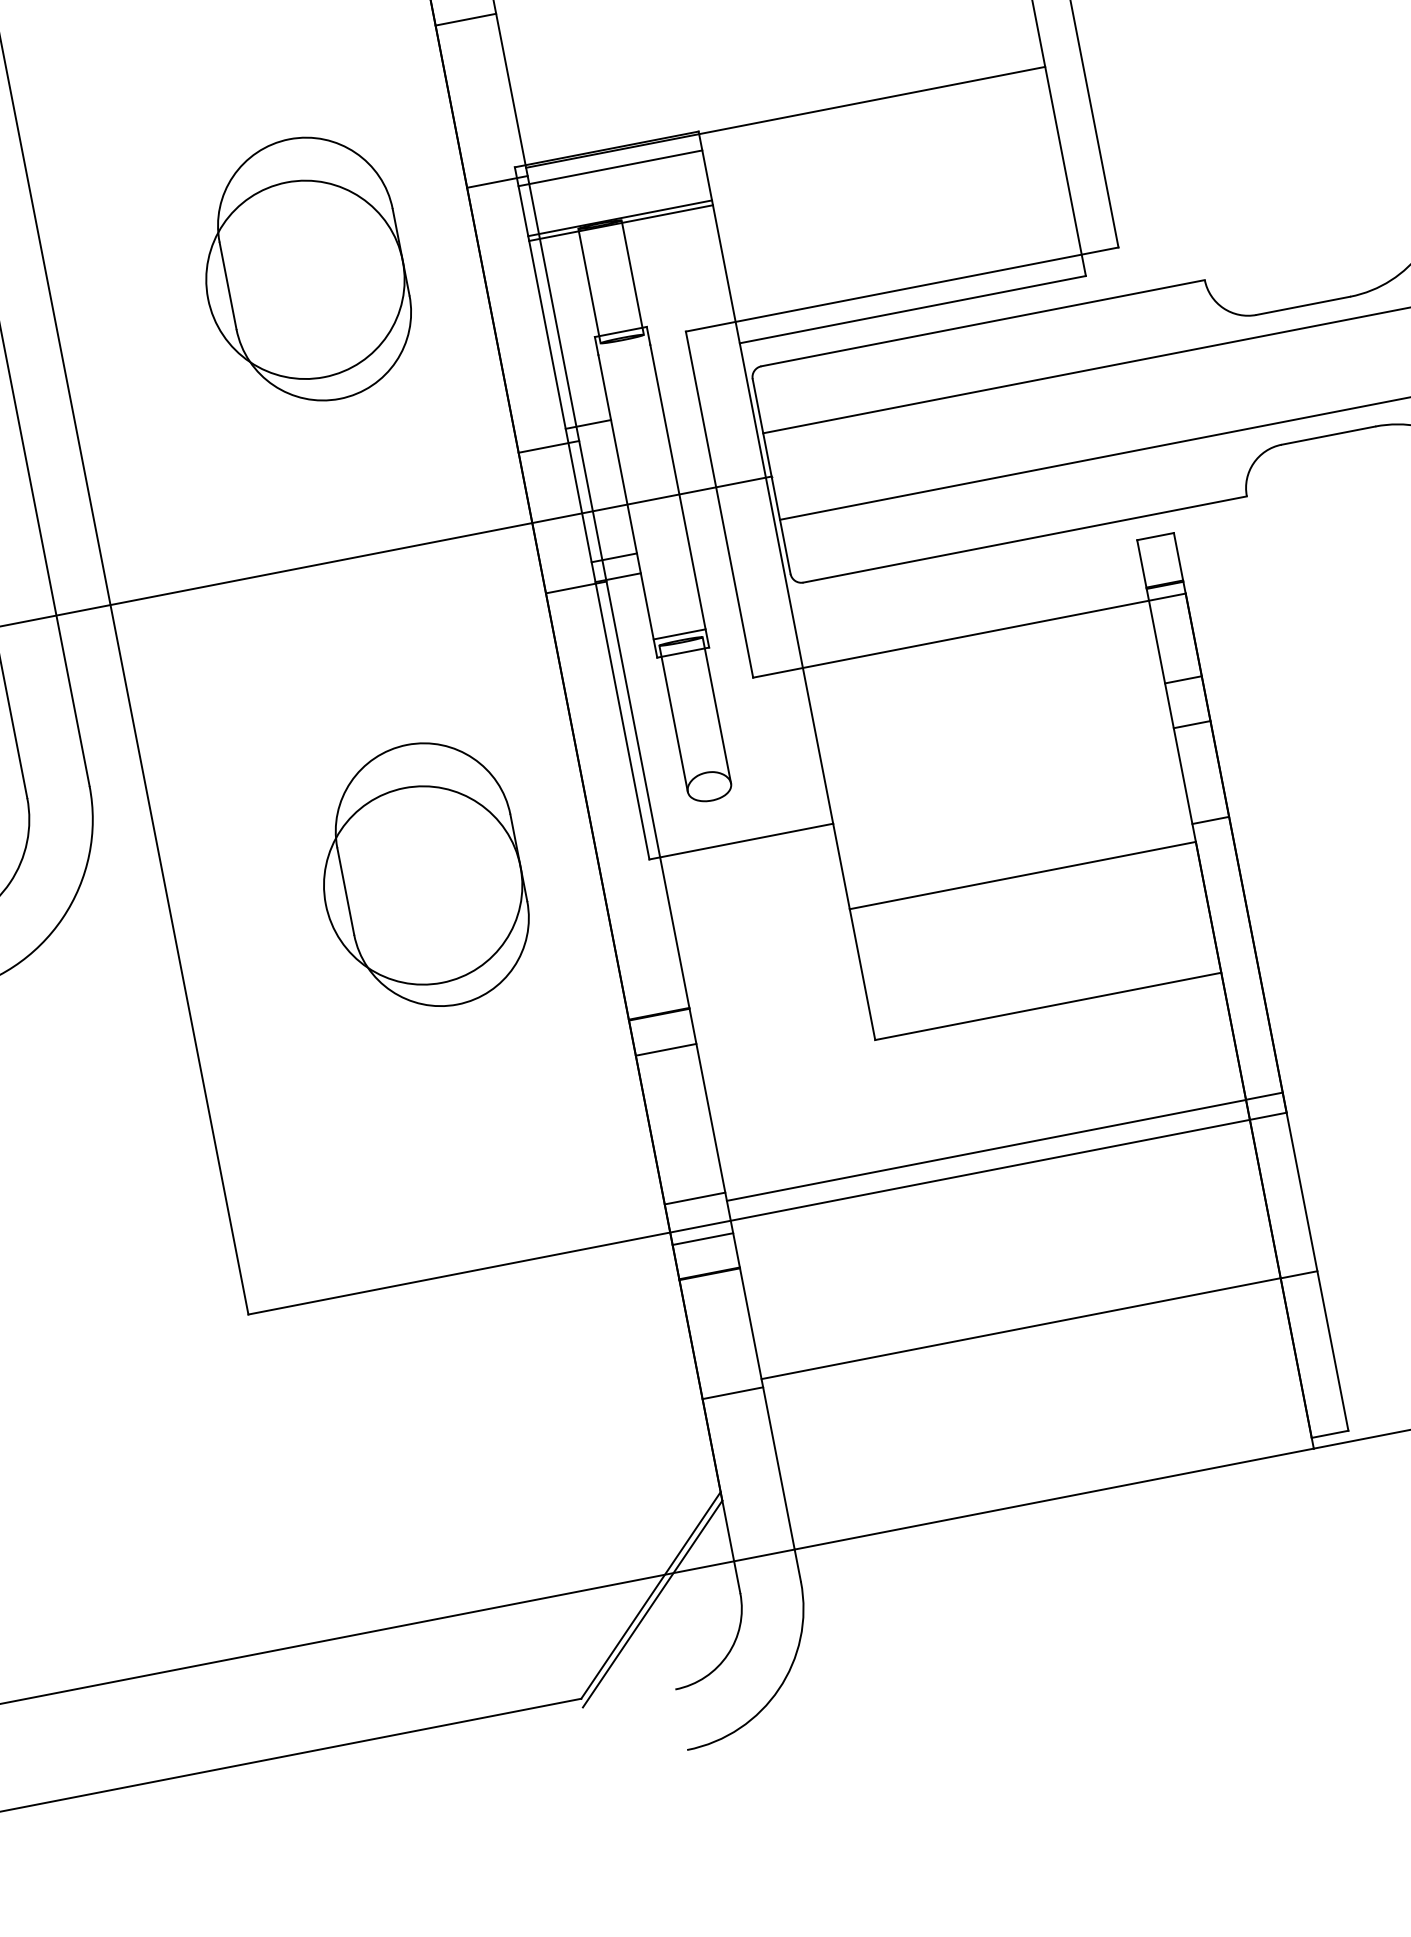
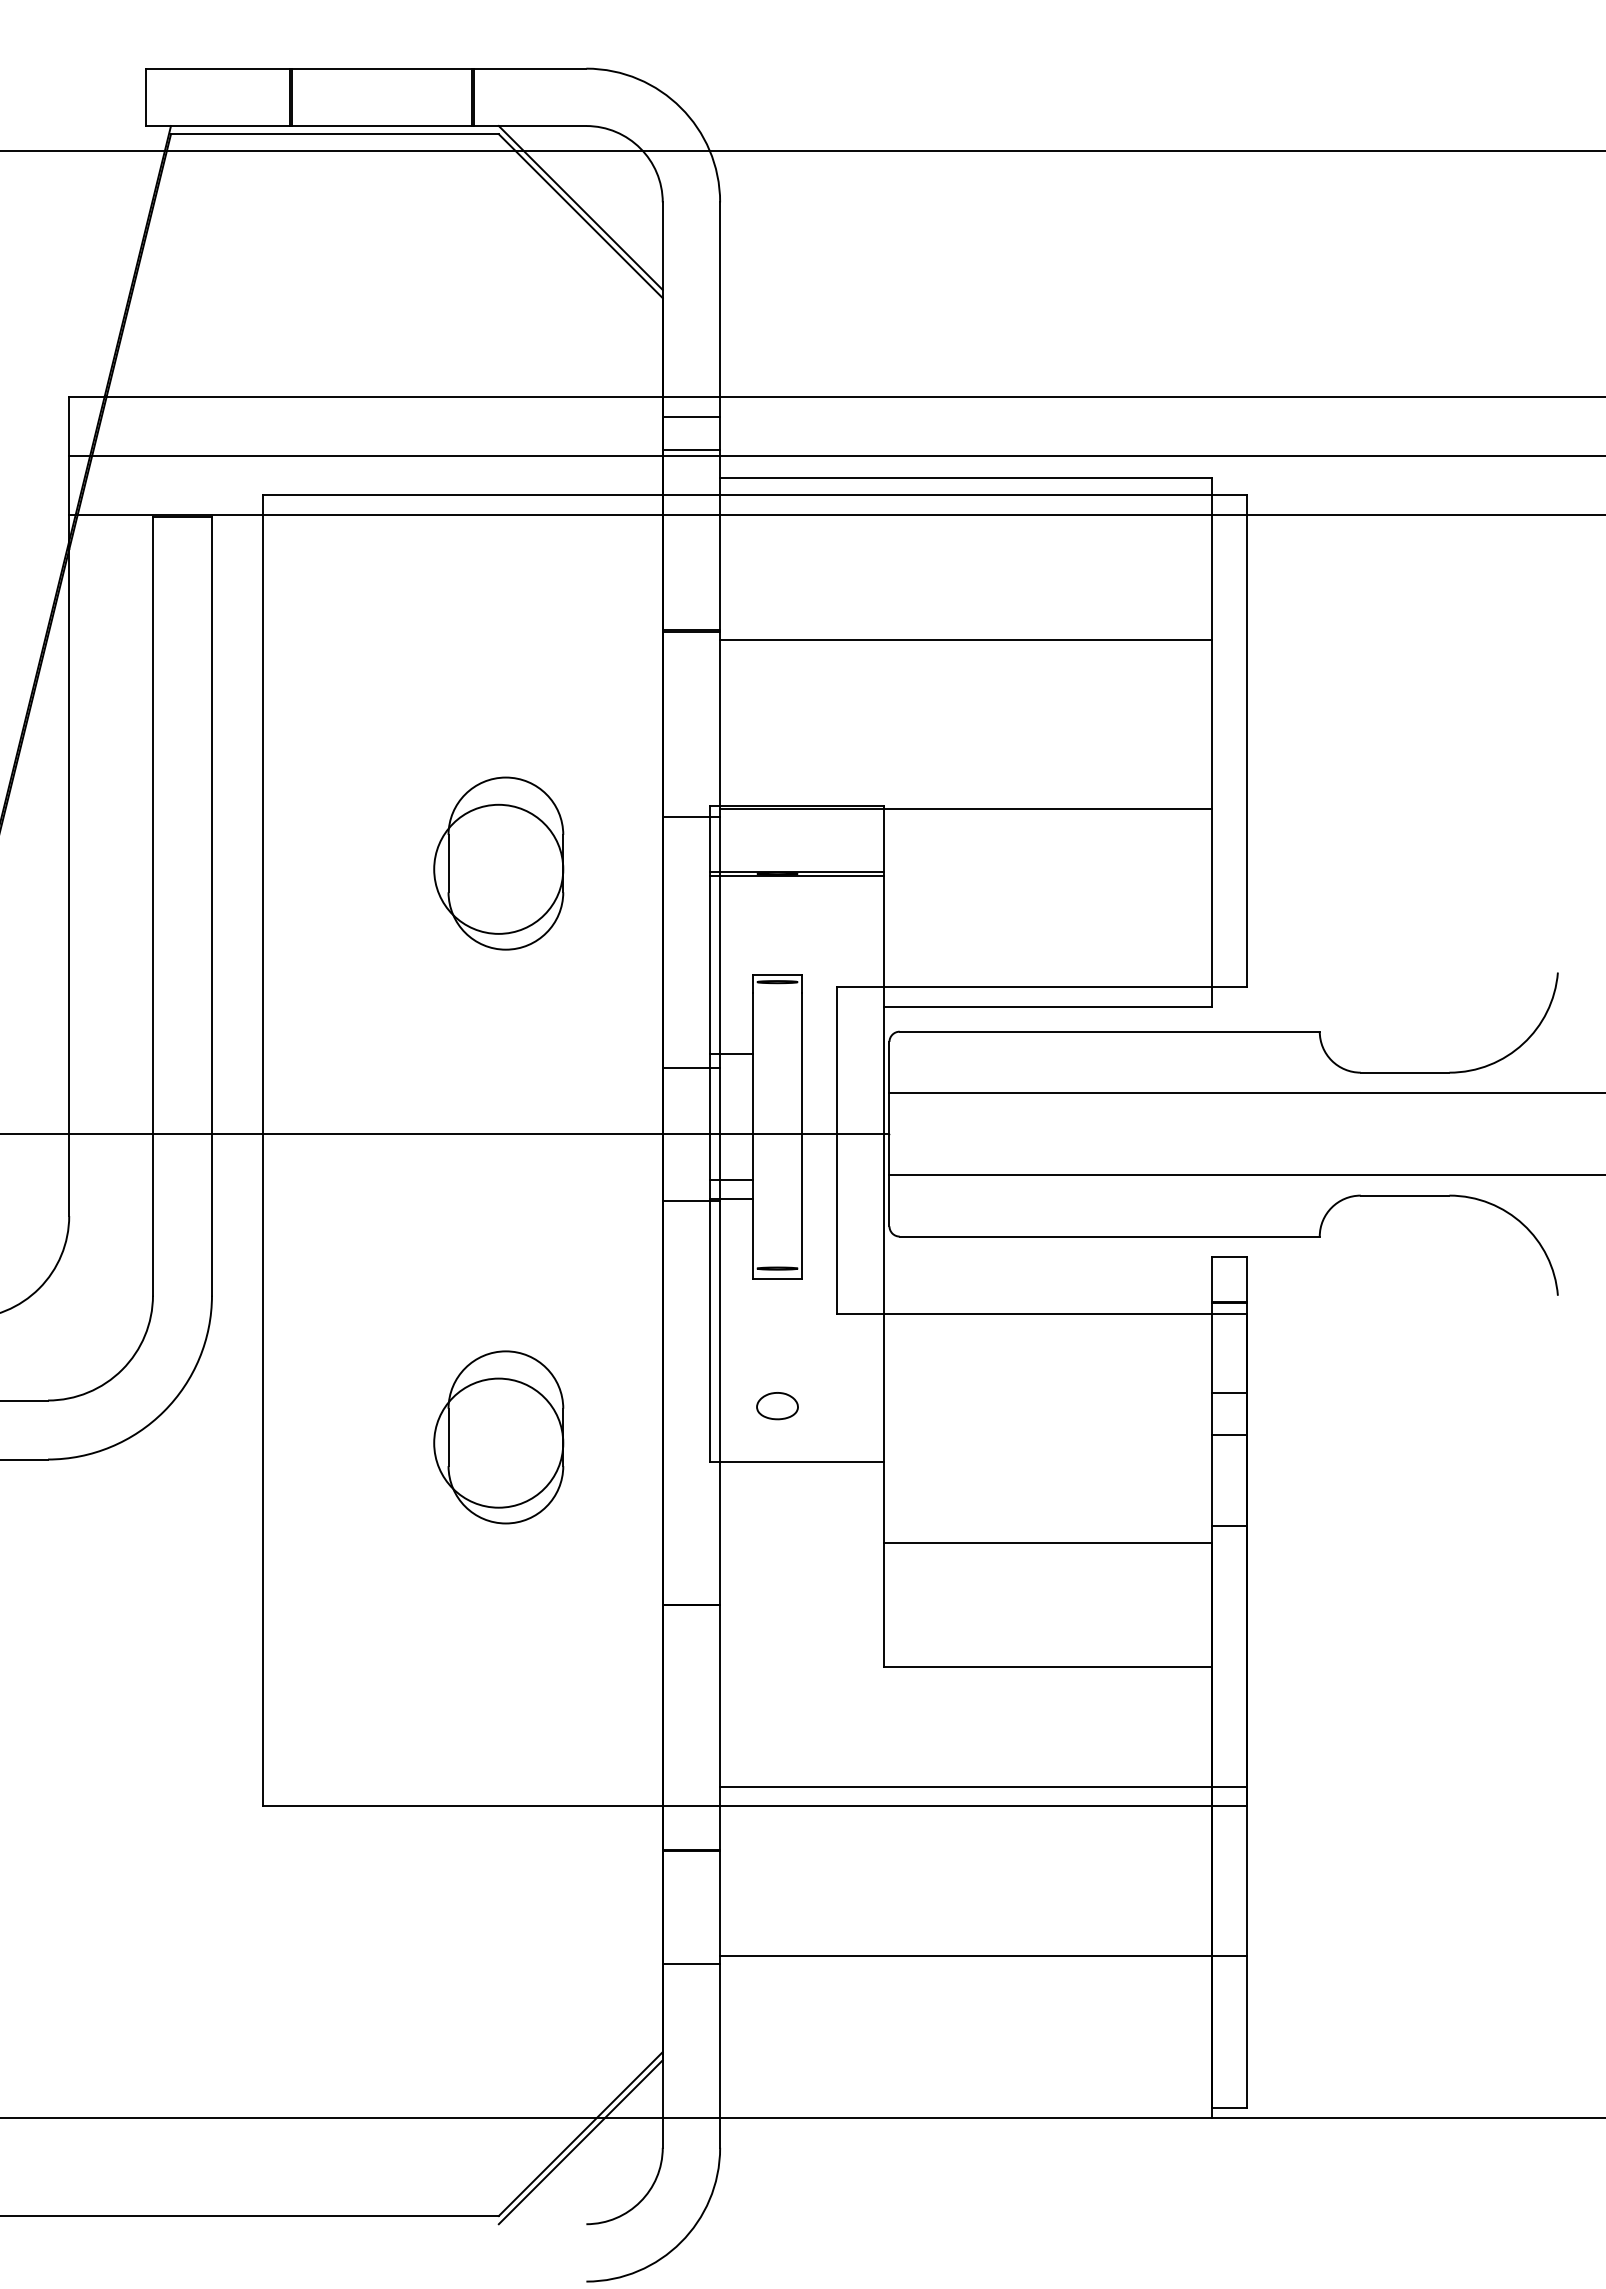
line: (465, 19) -> (691, 662), removed
line: (609, 168) -> (796, 824), removed
part: (303, 271) -> (498, 863), size x0.7
line: (633, 277) -> (798, 927), removed
line: (589, 285) -> (757, 927), removed
line: (679, 633) -> (777, 1261), removed
line: (717, 709) -> (798, 1337), removed
line: (674, 718) -> (757, 1337), removed
part: (421, 877) -> (498, 1437), size x0.7
line: (666, 1049) -> (691, 1638), removed
line: (695, 1198) -> (691, 1779), removed
line: (703, 1239) -> (691, 1818), removed

